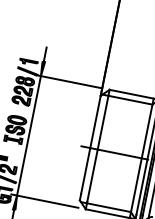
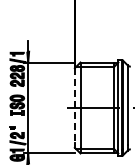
line: (90, 146) -> (74, 106), solid -> dashed

